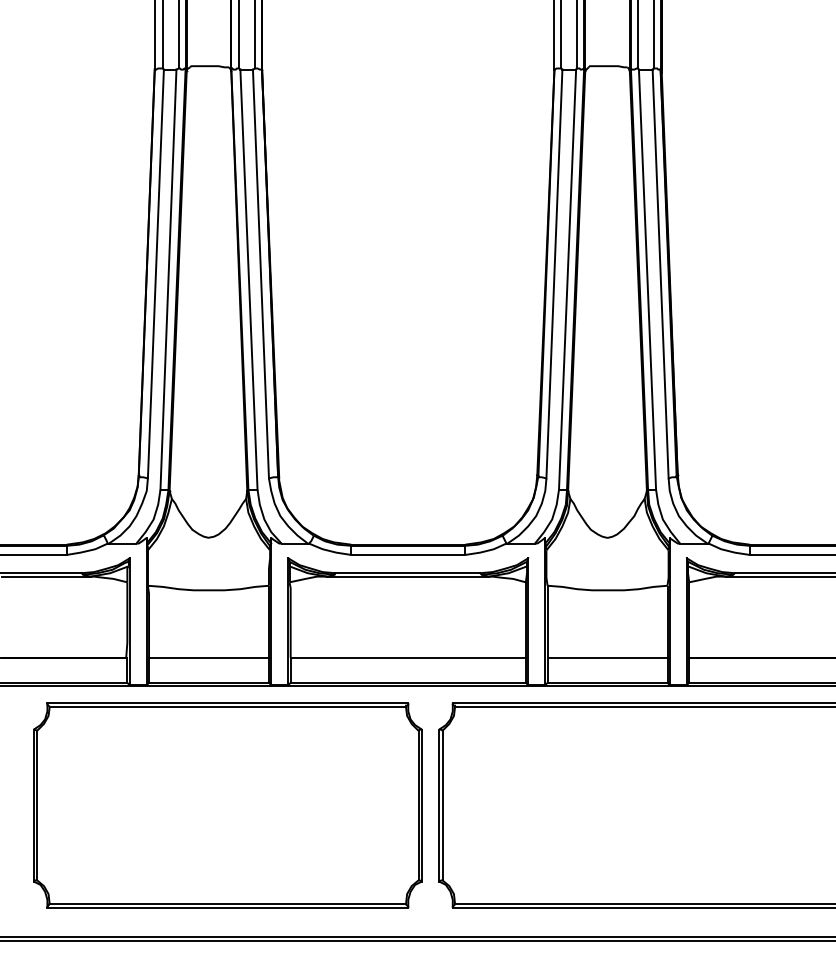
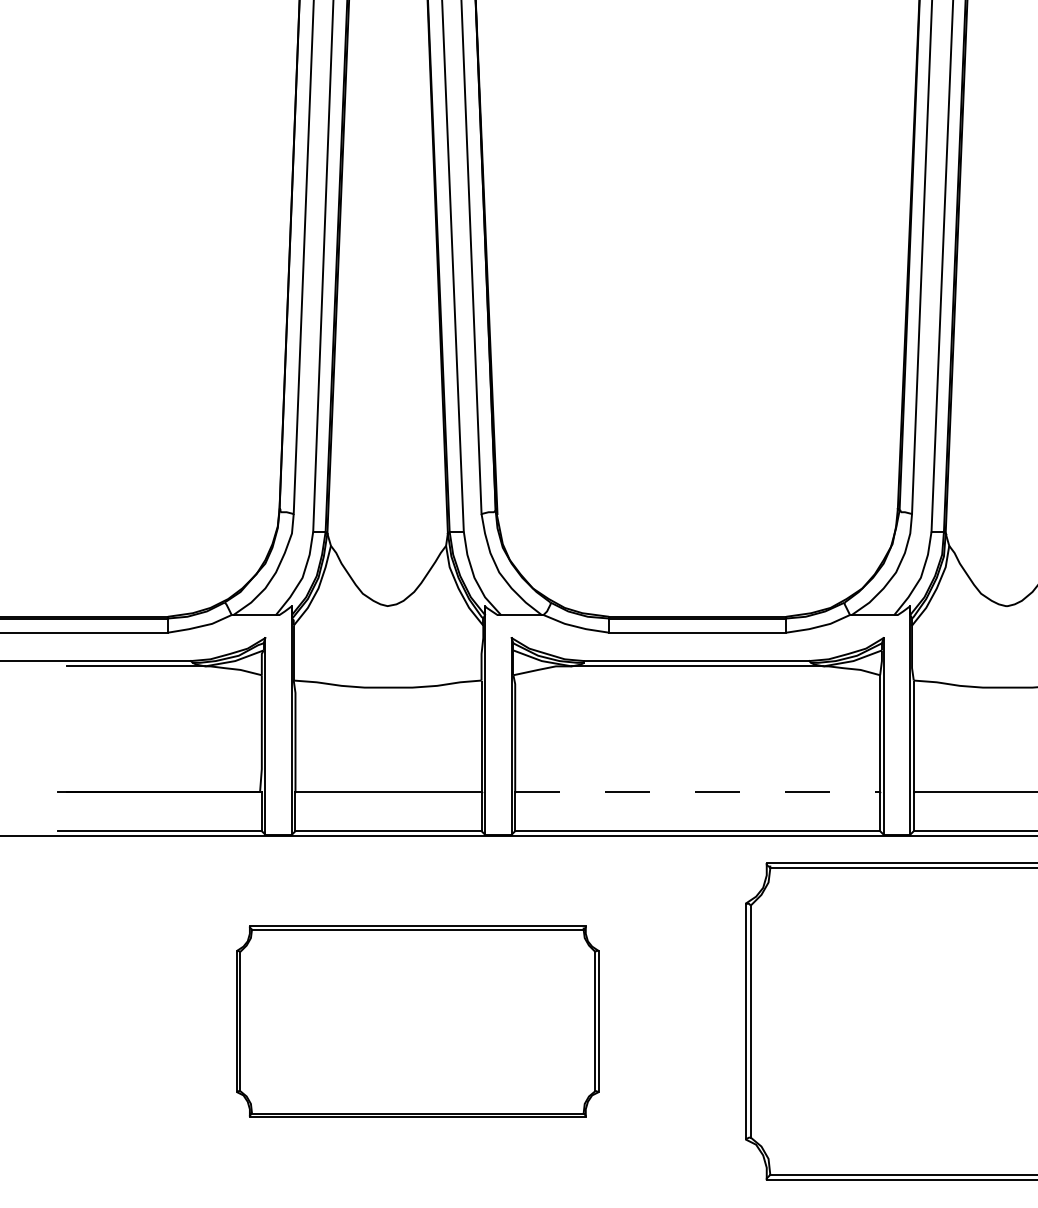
line: (408, 657) -> (698, 791), solid -> dashed
part: (227, 805) -> (417, 1021), size x0.6

